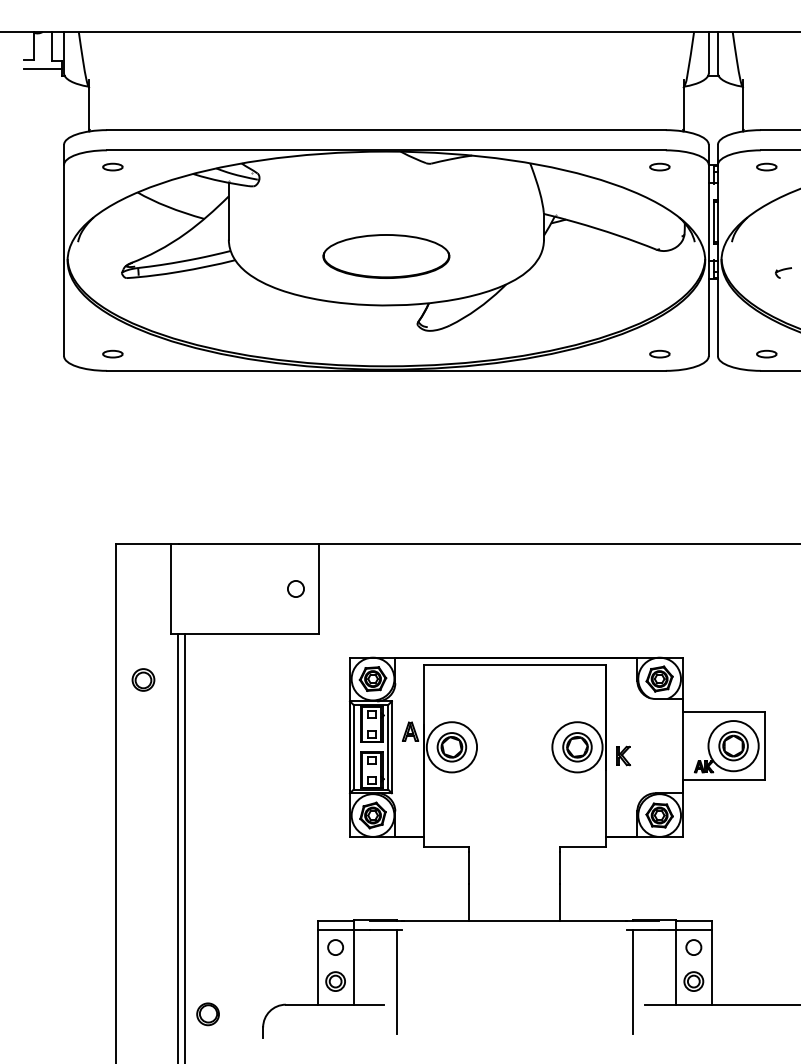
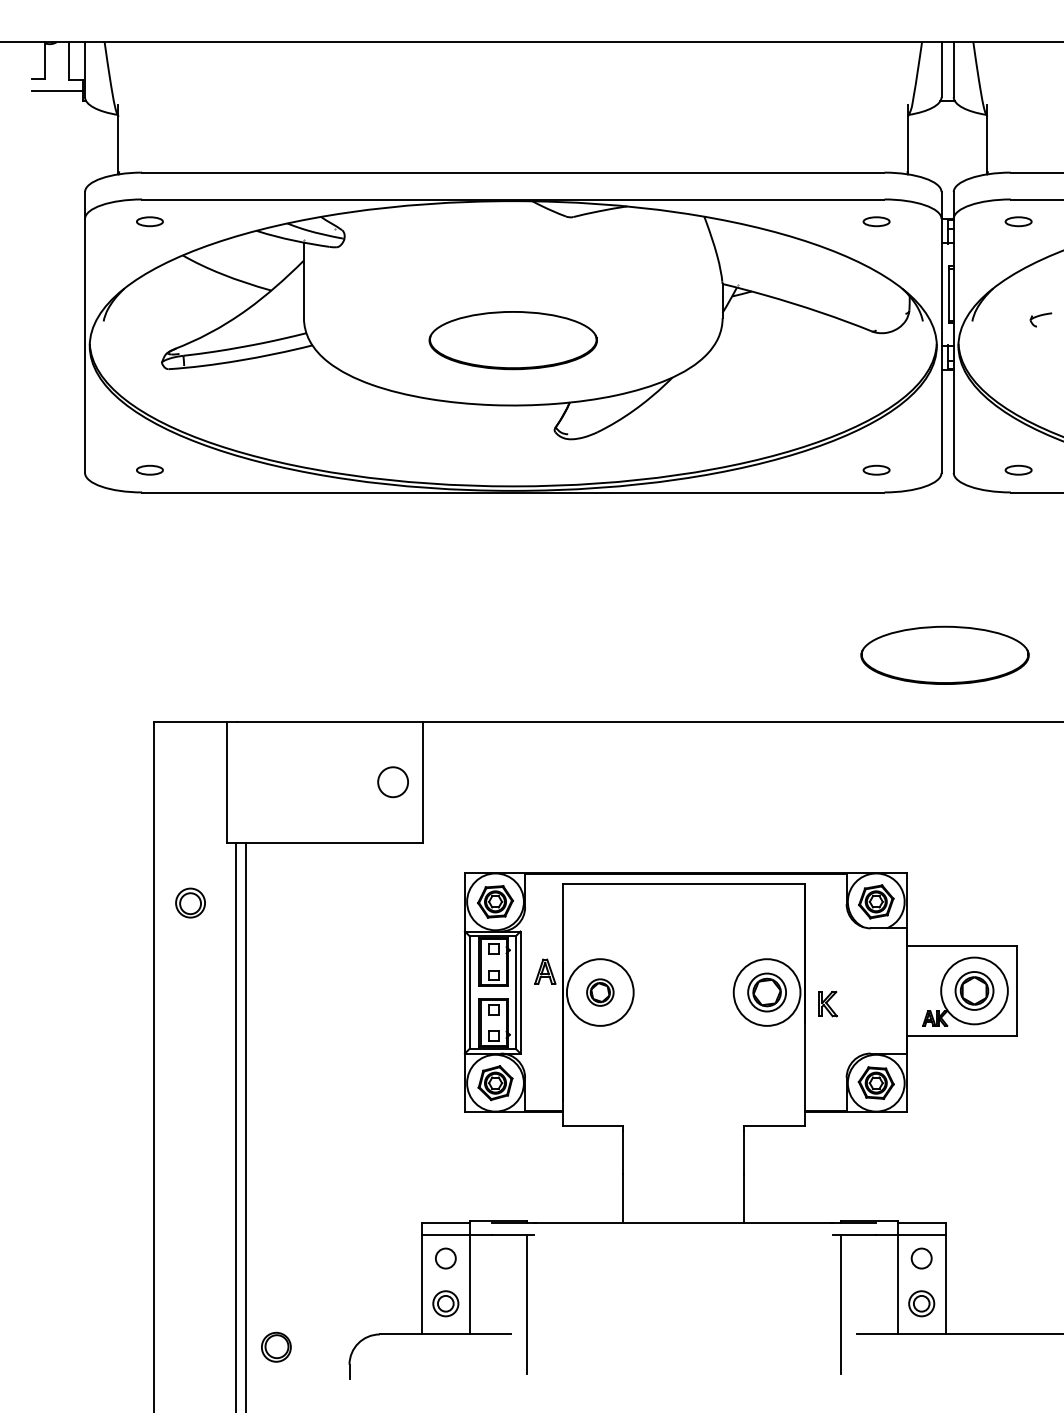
part: (783, 272) -> (1040, 319), moved
part: (711, 493) -> (945, 655), added
circle: (295, 588) -> (392, 781), size x1.4
part: (451, 747) -> (599, 992), size x0.7

